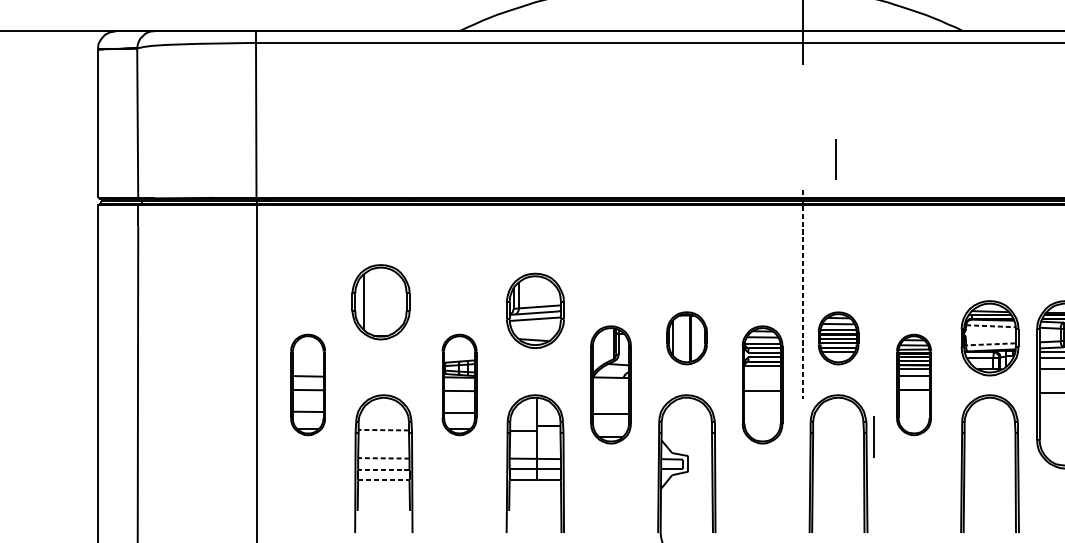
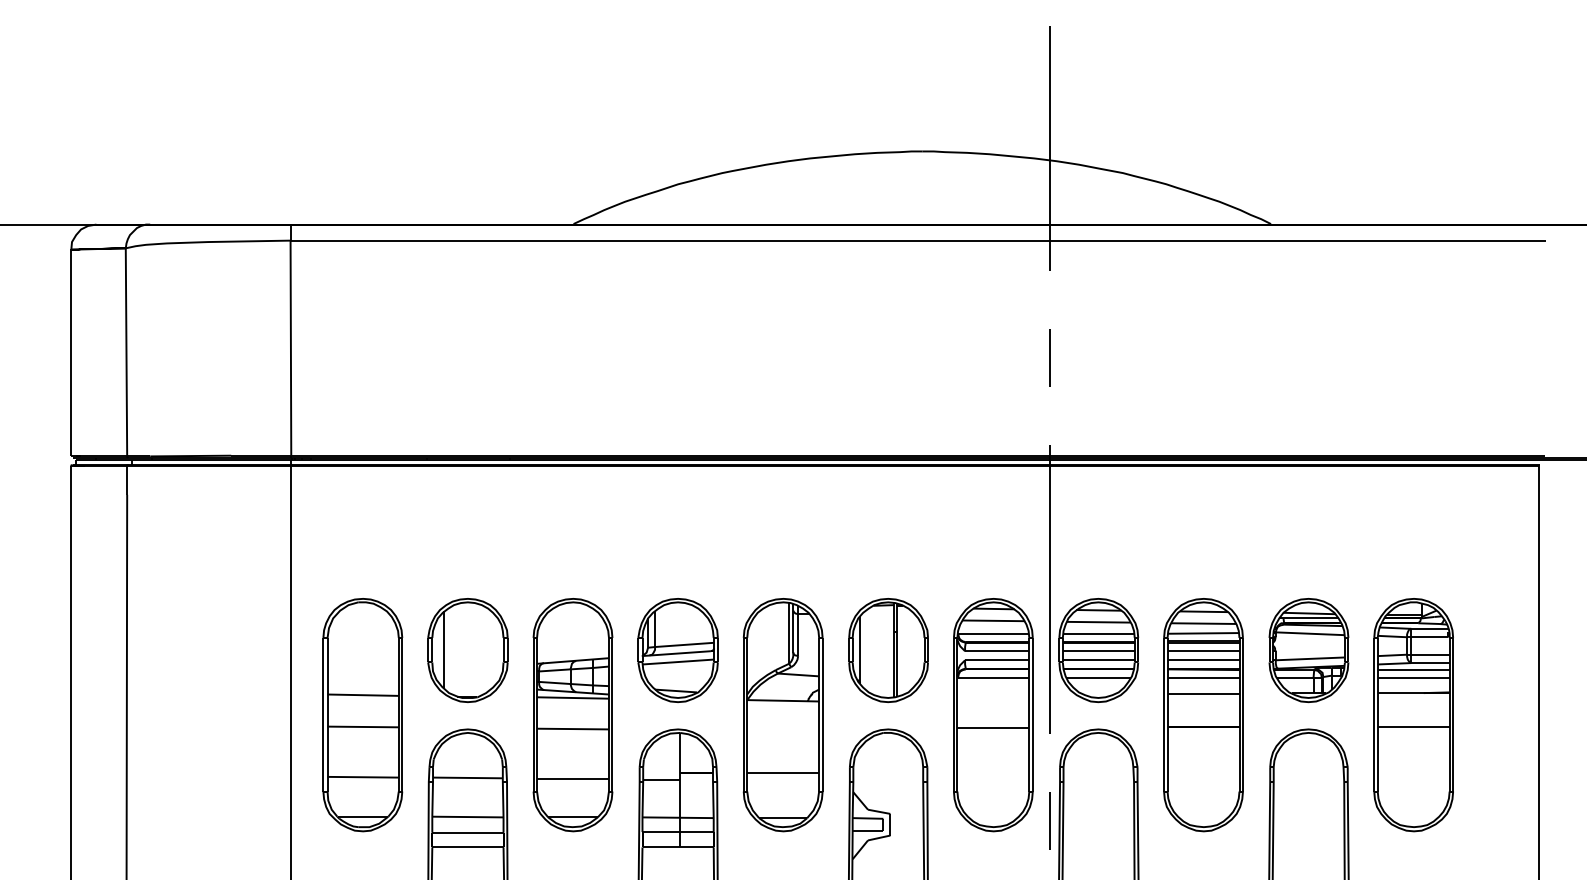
line: (836, 158) -> (1049, 357), moved
line: (803, 294) -> (1049, 589), dashed -> solid
part: (380, 302) -> (467, 650), moved
part: (534, 310) -> (677, 650), moved
line: (991, 326) -> (1310, 633), dashed -> solid
part: (686, 338) -> (888, 650), size x1.43
part: (838, 338) -> (1098, 650), size x1.43
line: (990, 344) -> (1309, 658), dashed -> solid
part: (307, 385) -> (362, 715), size x1.67
part: (459, 385) -> (572, 715), size x1.67
part: (610, 385) -> (782, 715), size x1.43
part: (762, 385) -> (993, 715), size x1.43
part: (914, 385) -> (1203, 715), size x1.67
line: (383, 429) -> (467, 777), dashed -> solid
line: (873, 436) -> (1049, 820), moved
line: (383, 458) -> (467, 817), dashed -> solid
line: (383, 469) -> (467, 832), dashed -> solid
line: (383, 480) -> (467, 847), dashed -> solid

